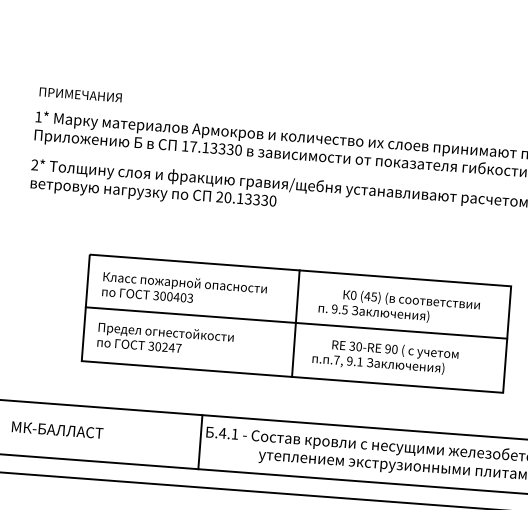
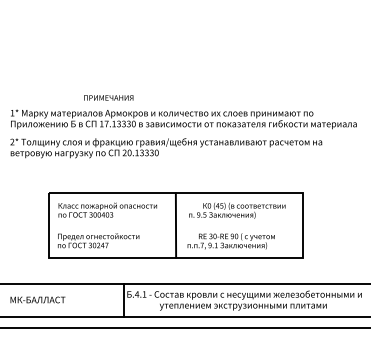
text: (80, 94) -> (108, 97), moved
line: (296, 322) -> (176, 224), removed

